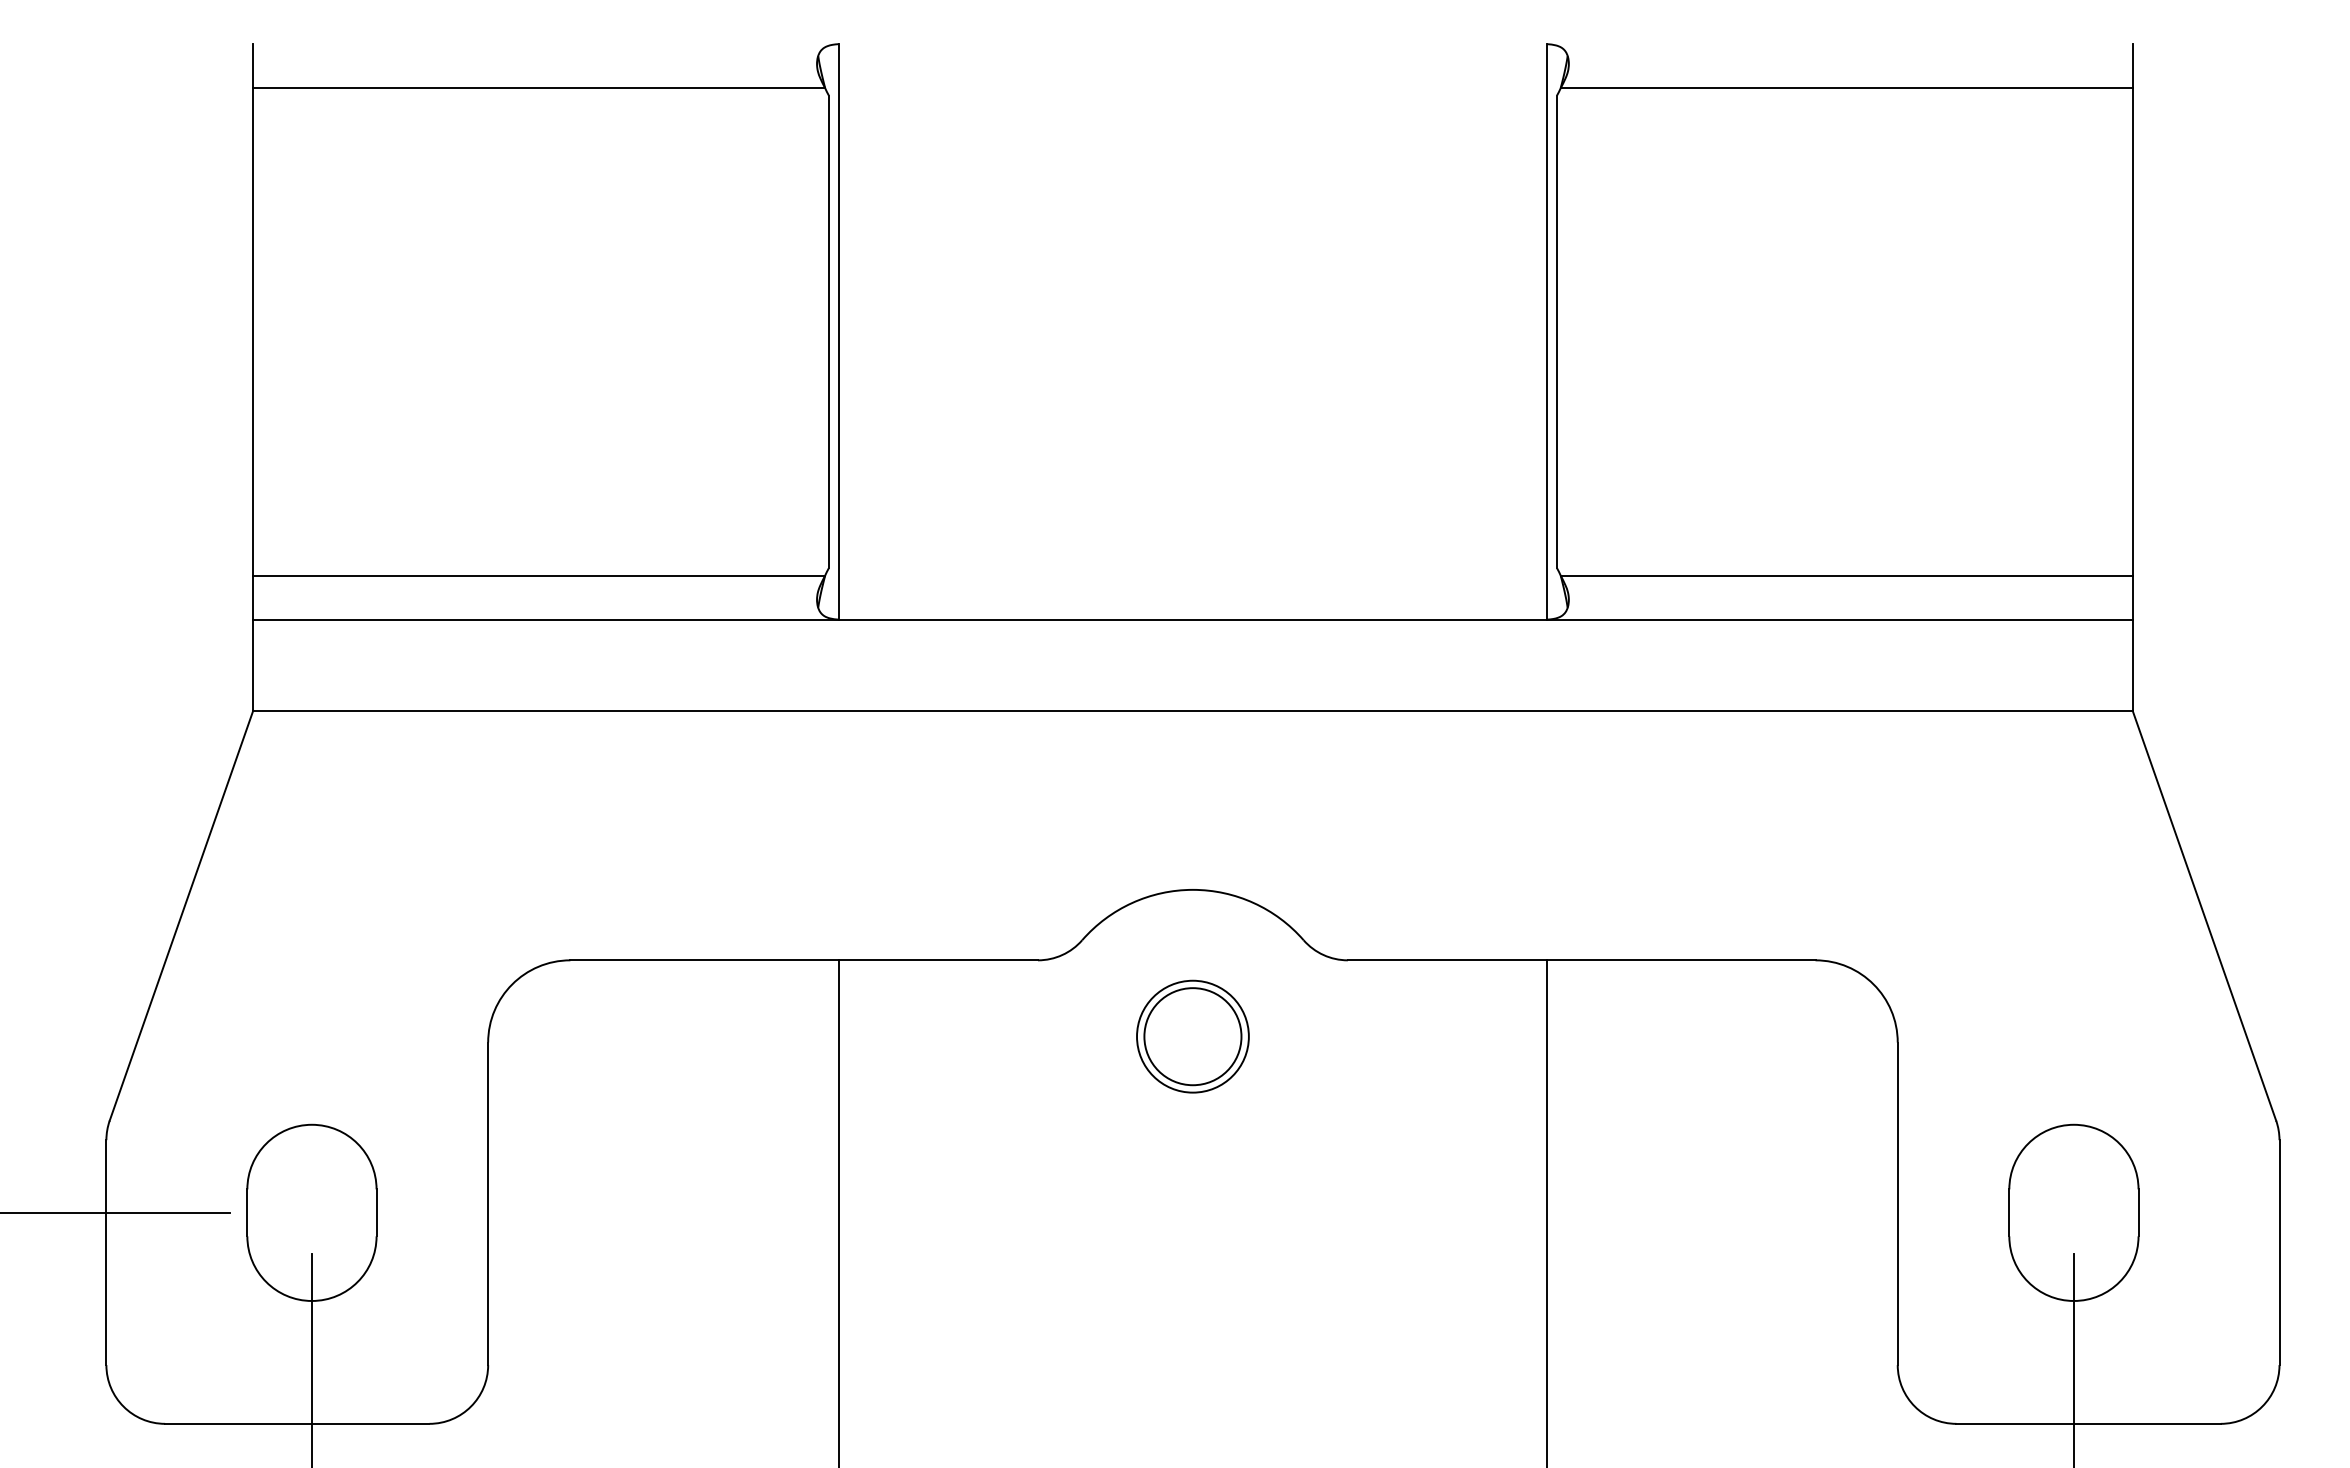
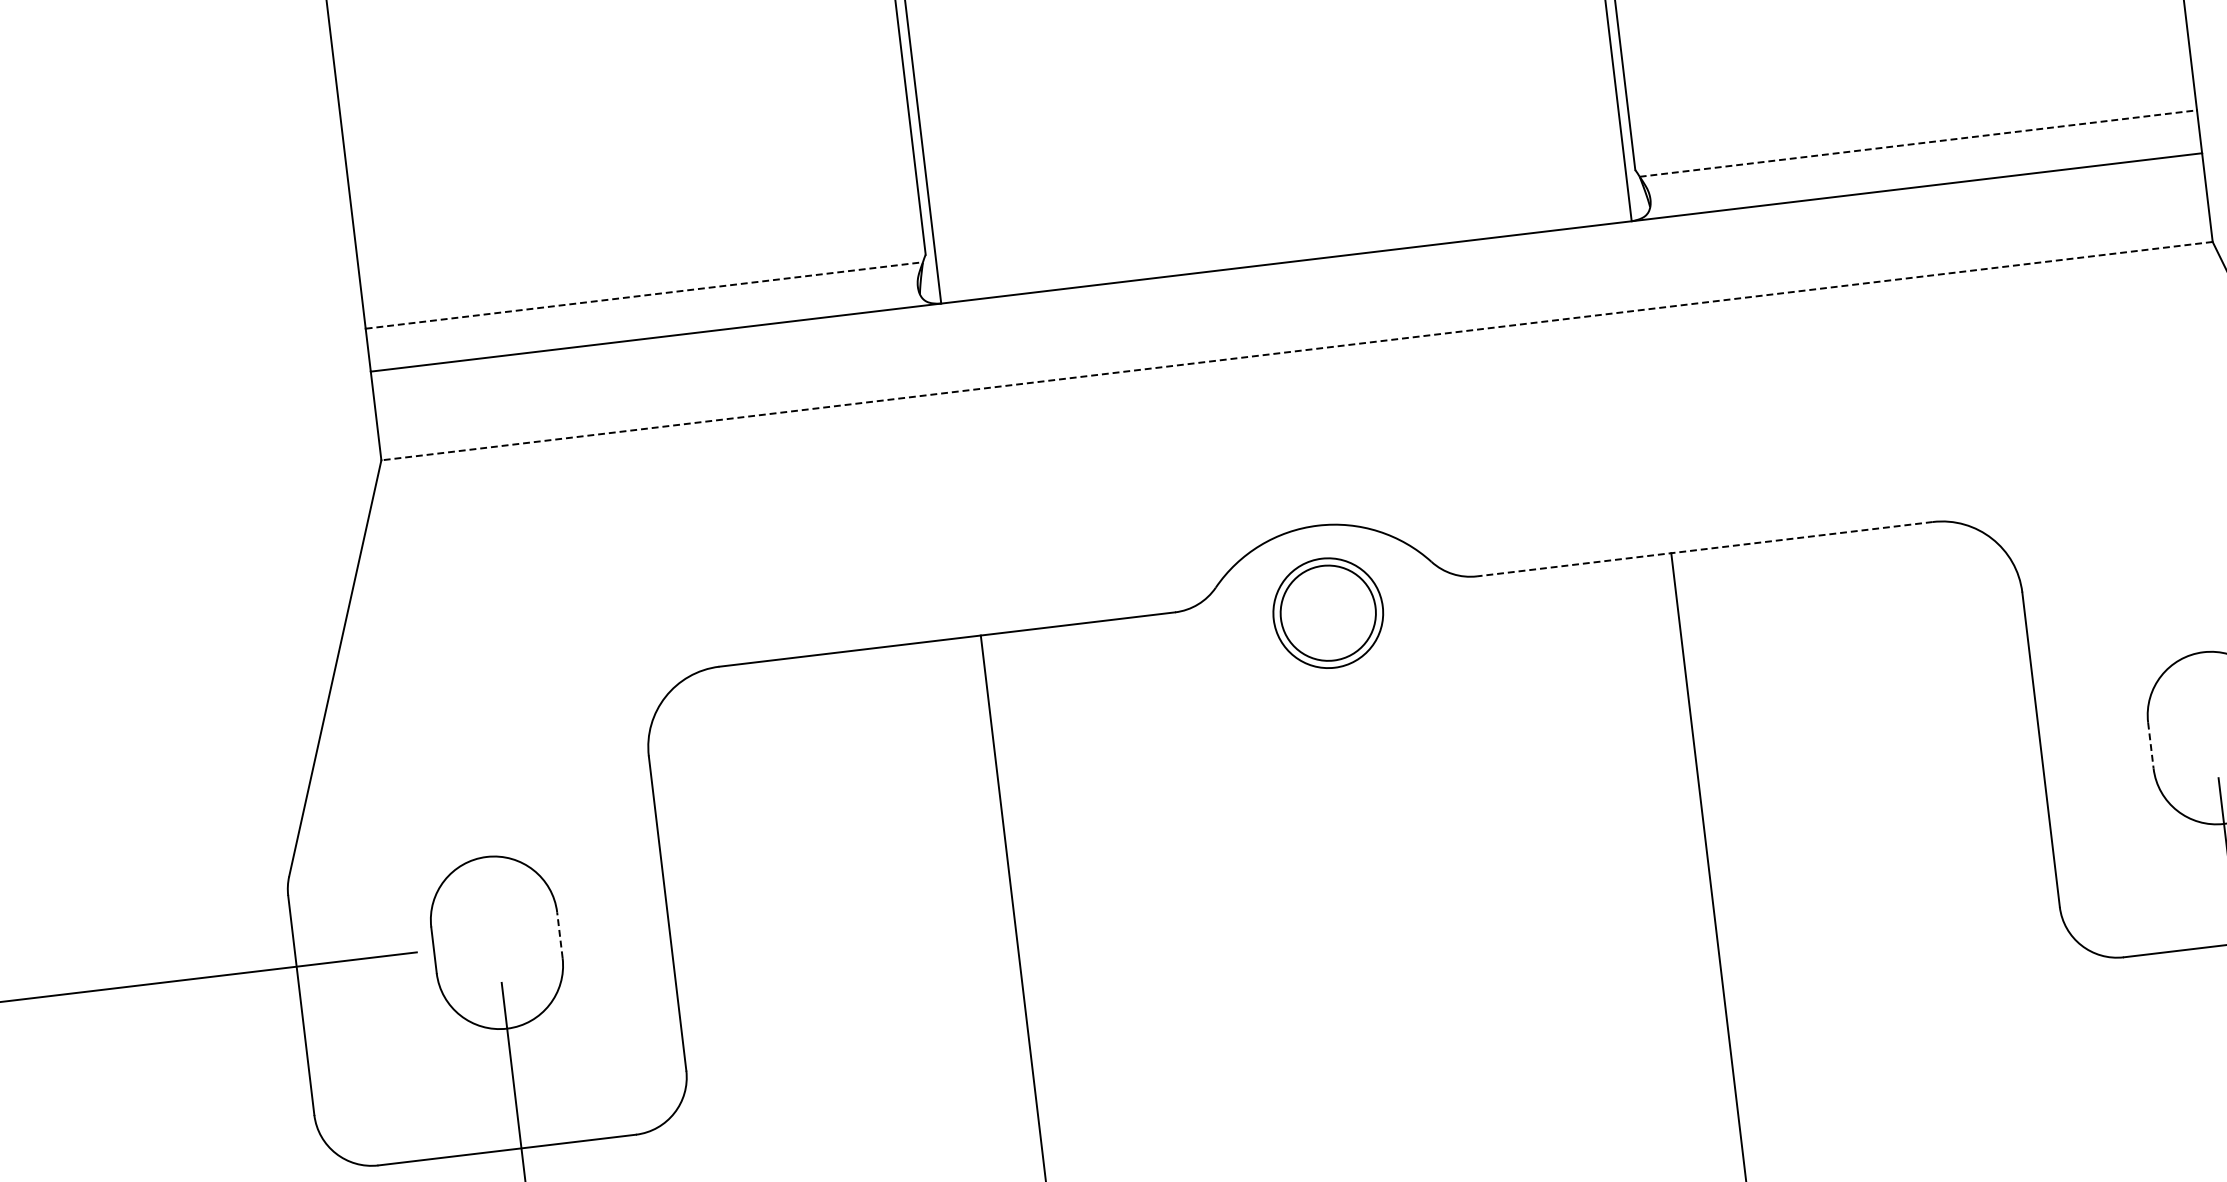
line: (539, 575) -> (644, 295), solid -> dashed
line: (1846, 575) -> (1918, 143), solid -> dashed
line: (1192, 710) -> (1296, 350), solid -> dashed
line: (1581, 960) -> (1704, 549), solid -> dashed
part: (1192, 1036) -> (1327, 613), moved
line: (376, 1212) -> (559, 934), solid -> dashed
line: (2009, 1213) -> (2151, 746), solid -> dashed

